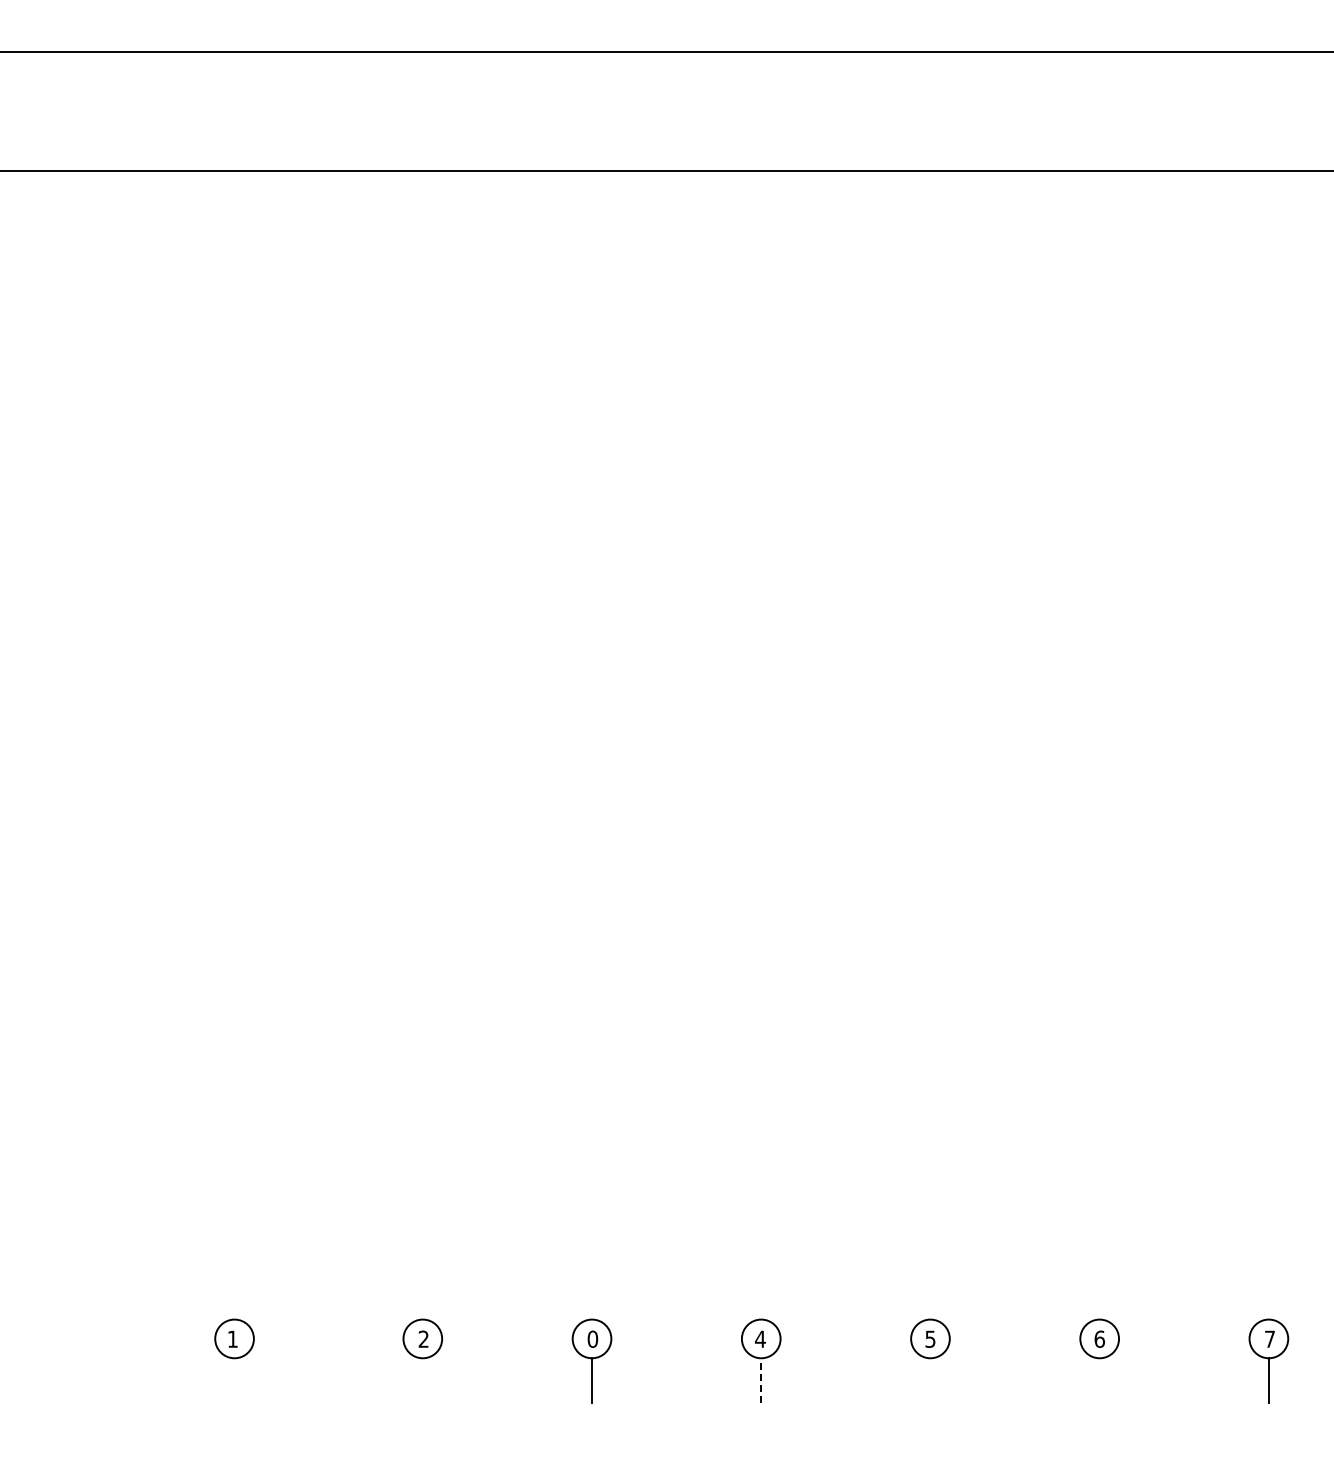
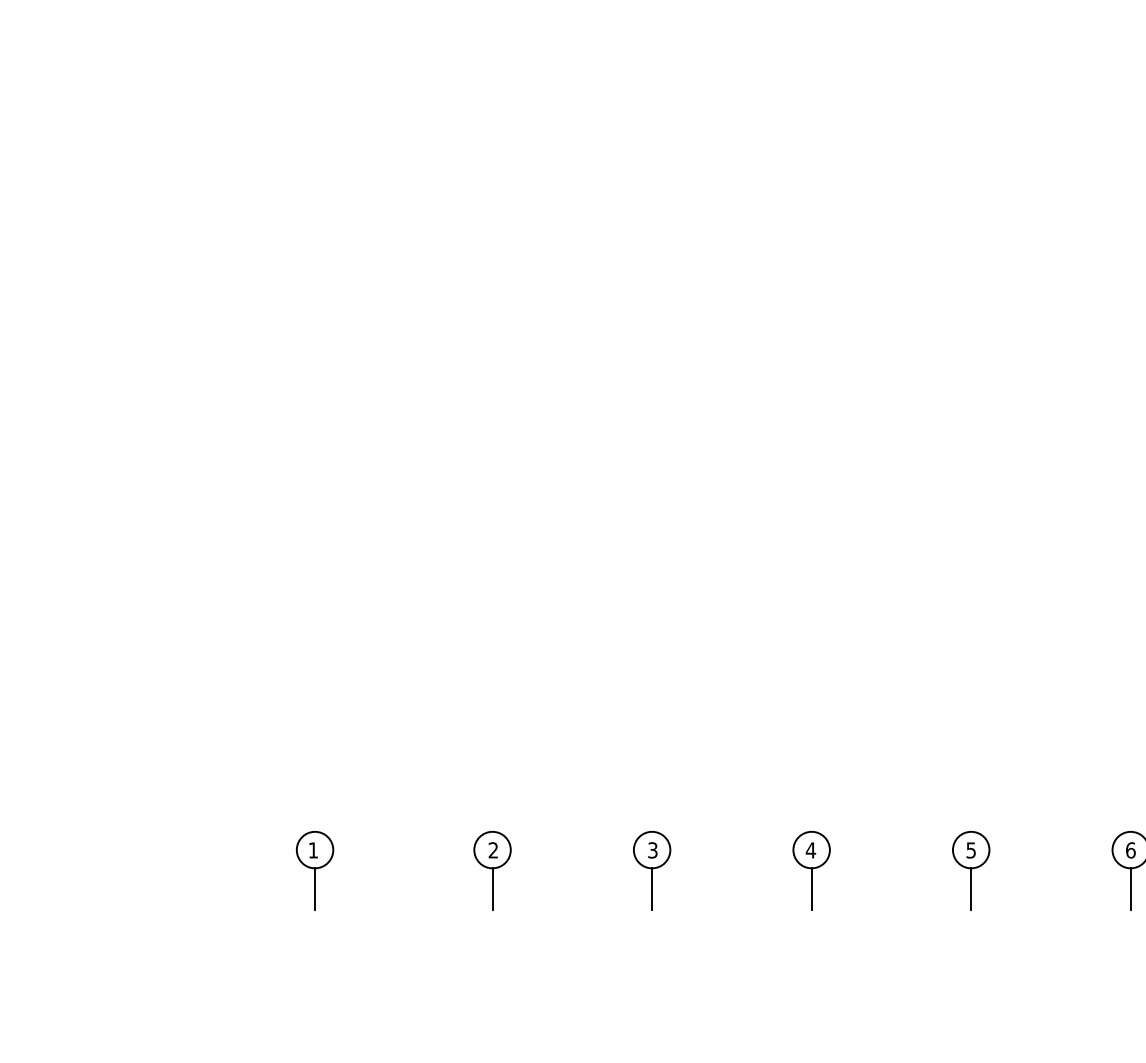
text: (592, 1338) -> (652, 849), 0 -> 3
line: (234, 1380) -> (314, 889), added
line: (422, 1380) -> (492, 889), added
line: (761, 1380) -> (811, 889), dashed -> solid
line: (930, 1380) -> (971, 889), added
line: (1099, 1380) -> (1130, 889), added

